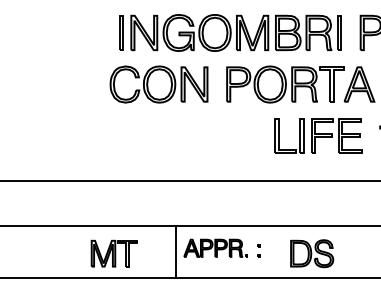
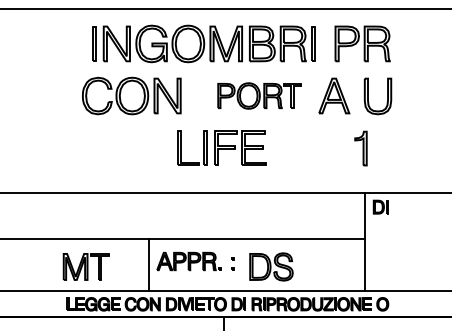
part: (285, 84) -> (259, 95), size x0.7
part: (318, 135) -> (221, 147), moved
part: (312, 253) -> (271, 266), moved

